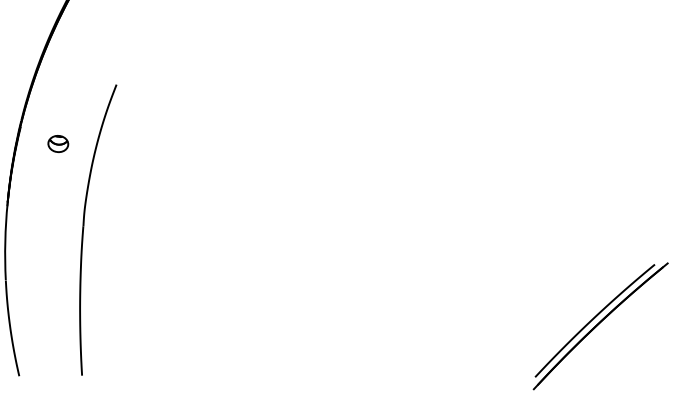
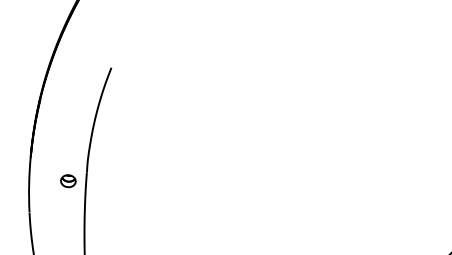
part: (58, 143) -> (68, 180), moved

